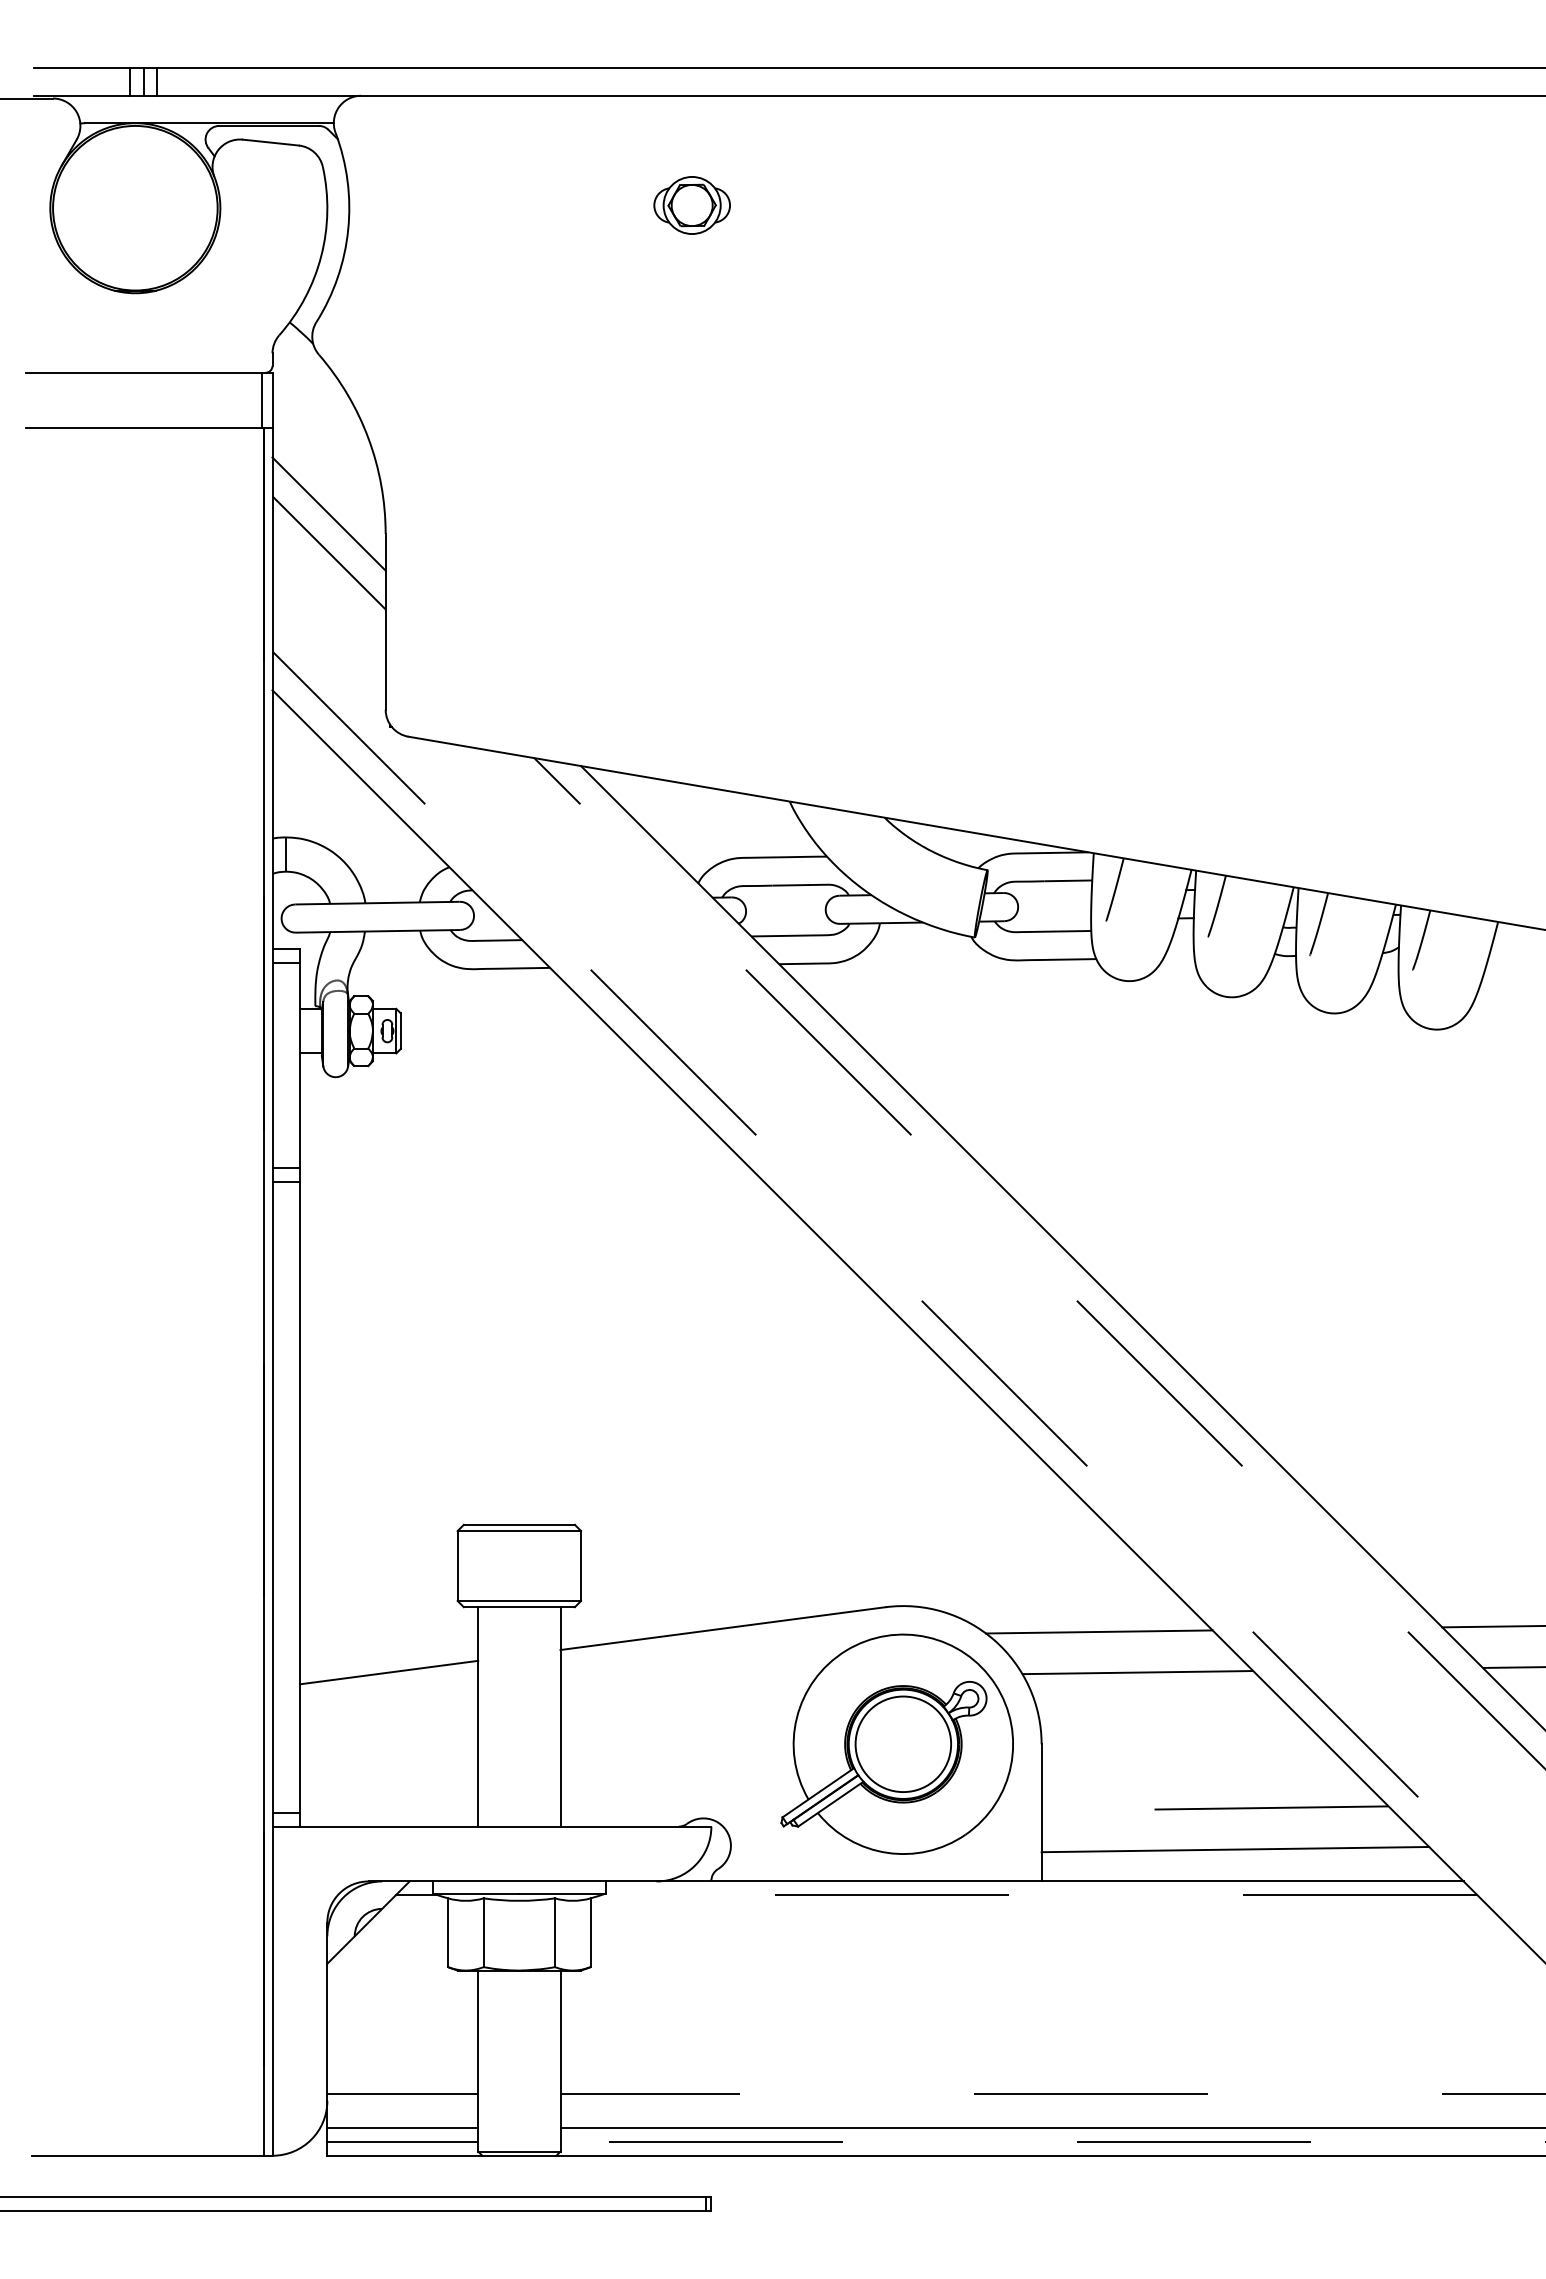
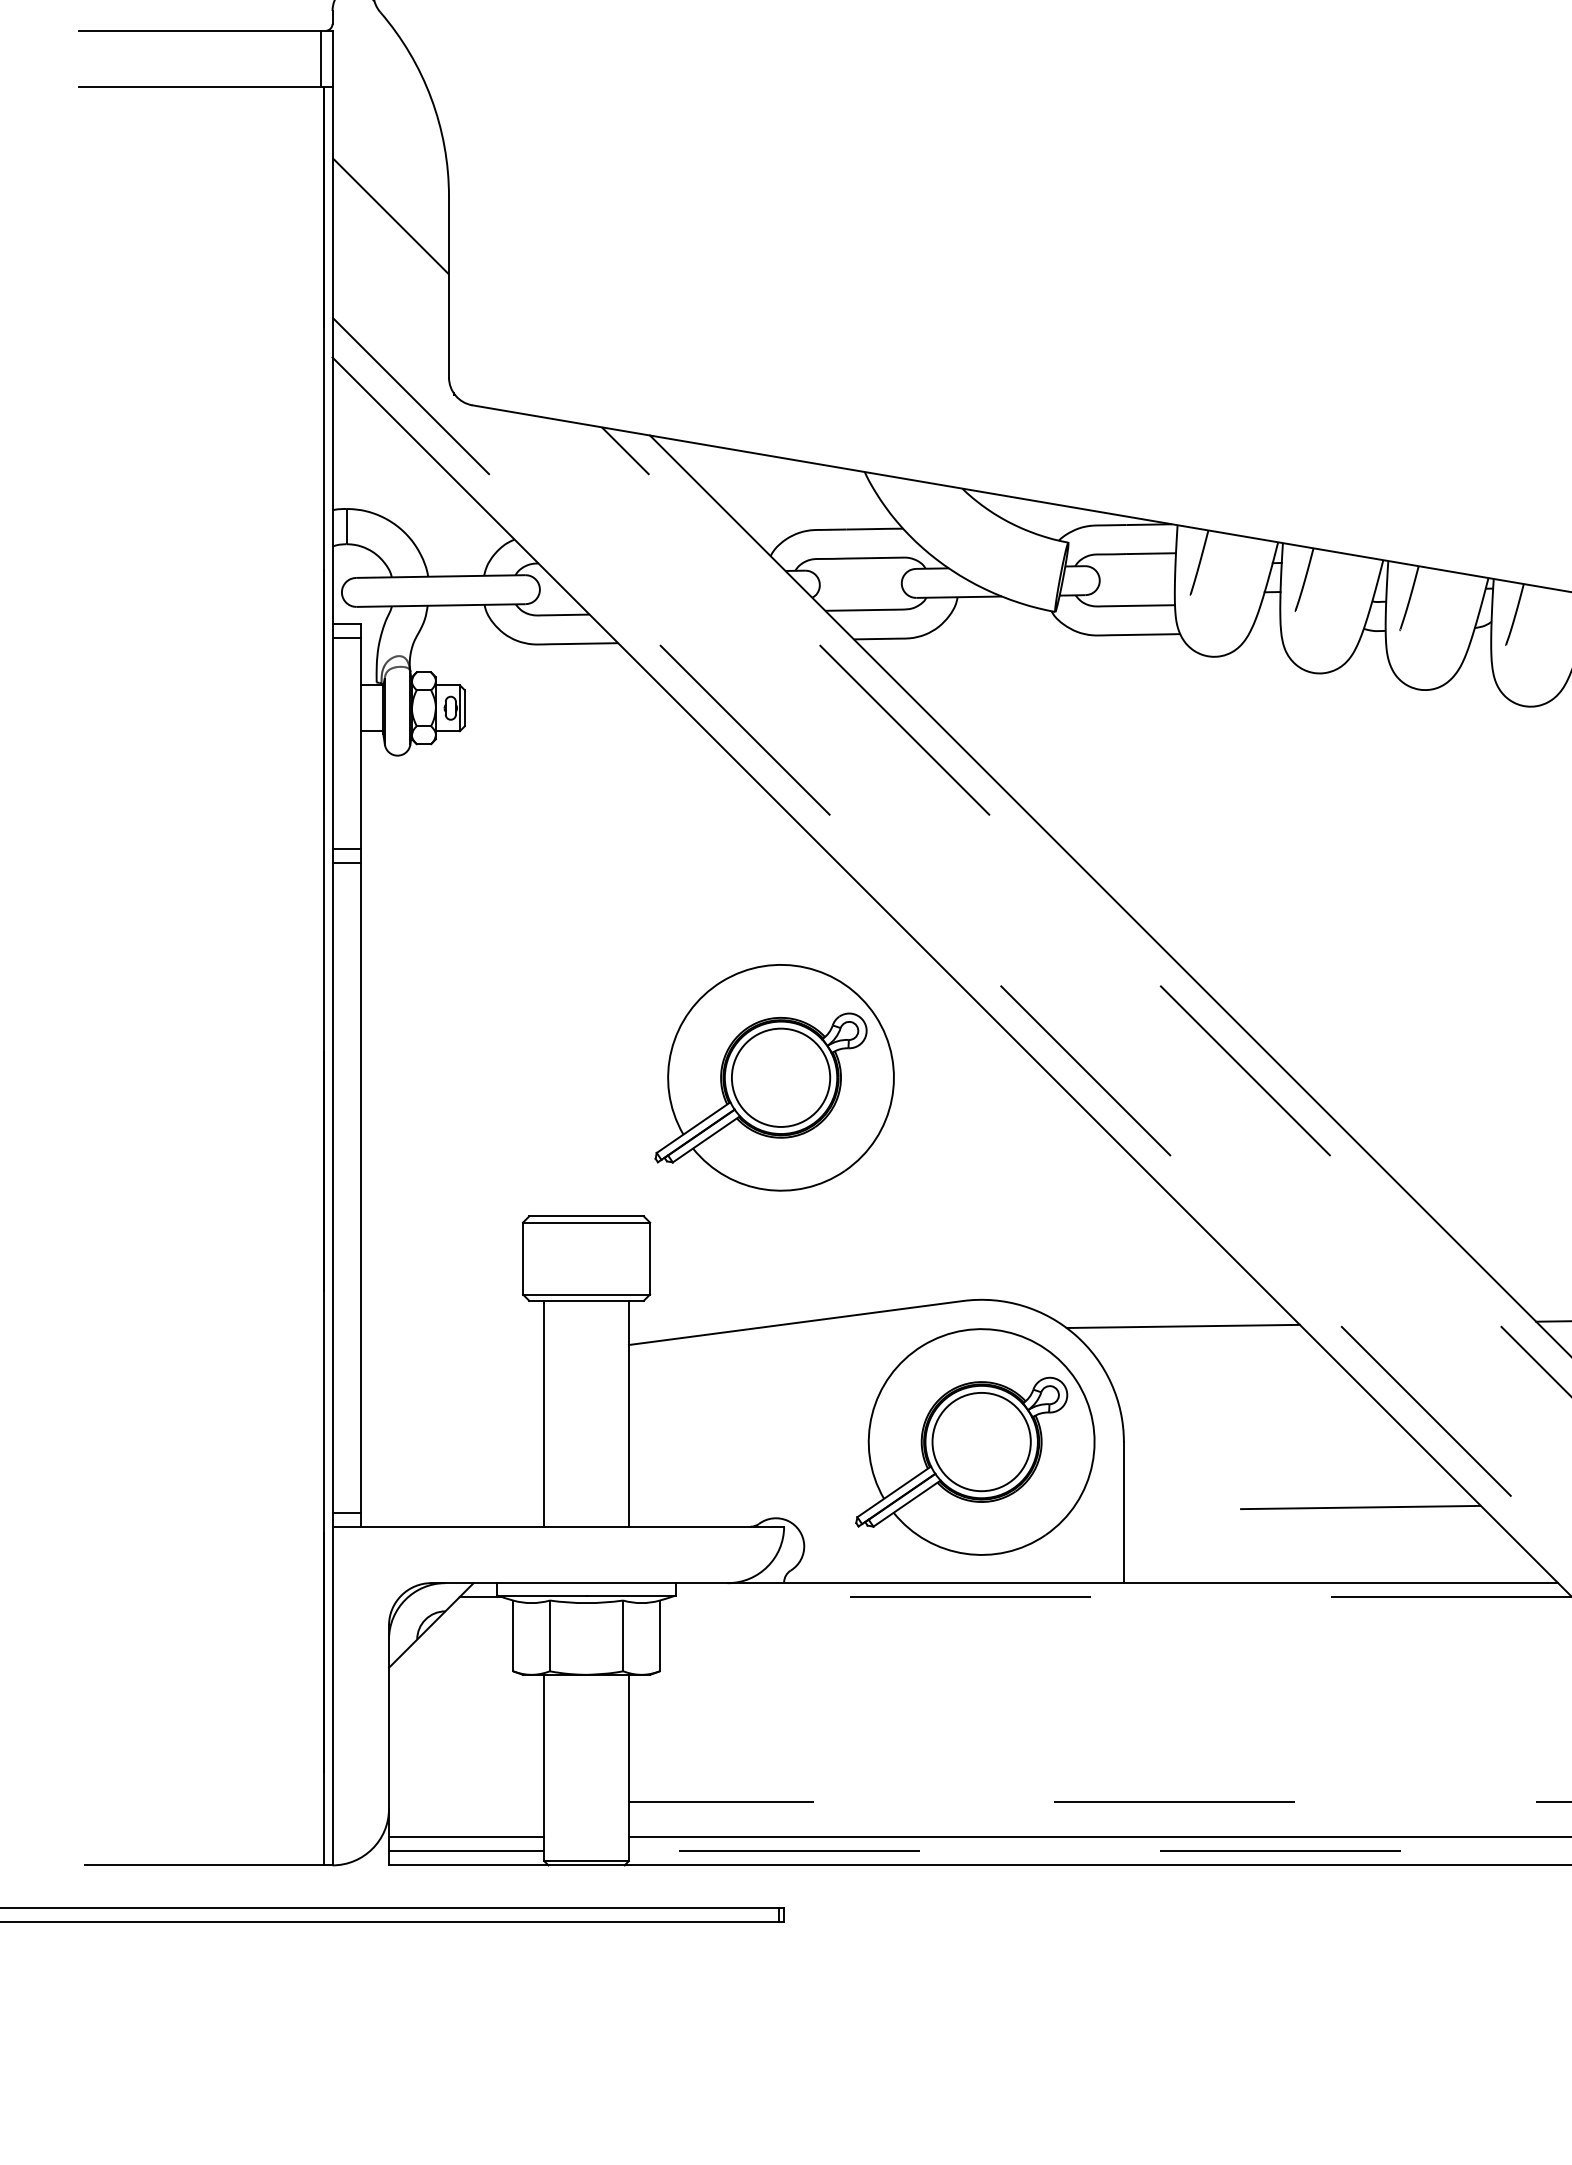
line: (328, 513) -> (390, 175), removed
part: (701, 1389) -> (773, 1076), added
line: (388, 1672) -> (451, 1368), removed
line: (1137, 1672) -> (1222, 1368), removed
line: (1235, 1849) -> (1323, 1550), removed
line: (402, 2093) -> (466, 1801), removed

